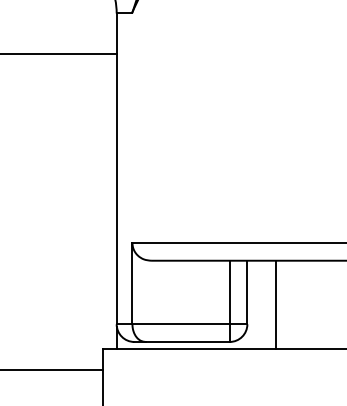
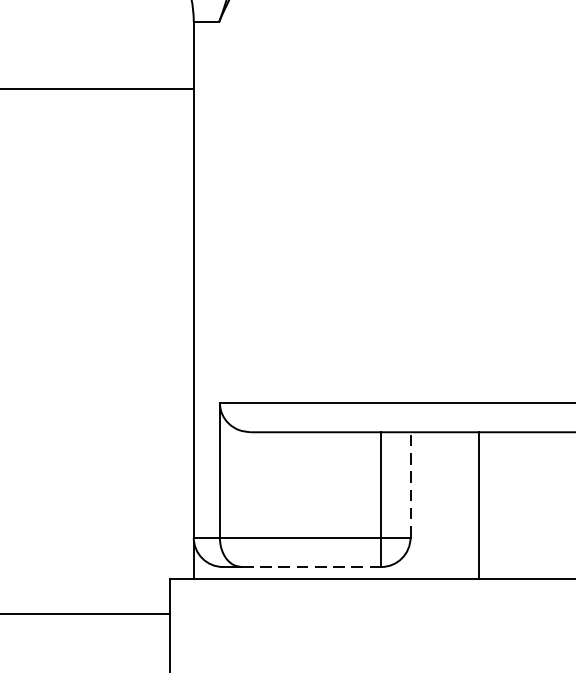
line: (247, 292) -> (410, 484), solid -> dashed
line: (275, 304) -> (478, 504), moved
line: (187, 341) -> (311, 566), solid -> dashed

